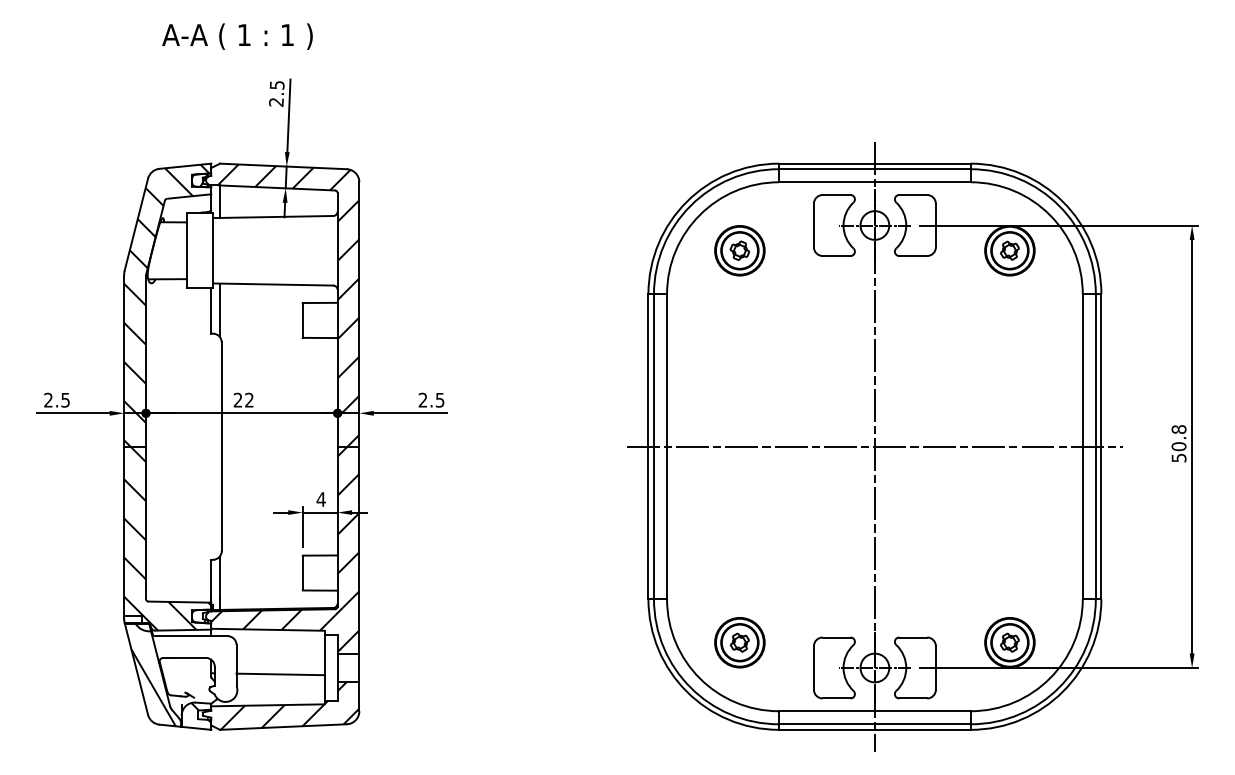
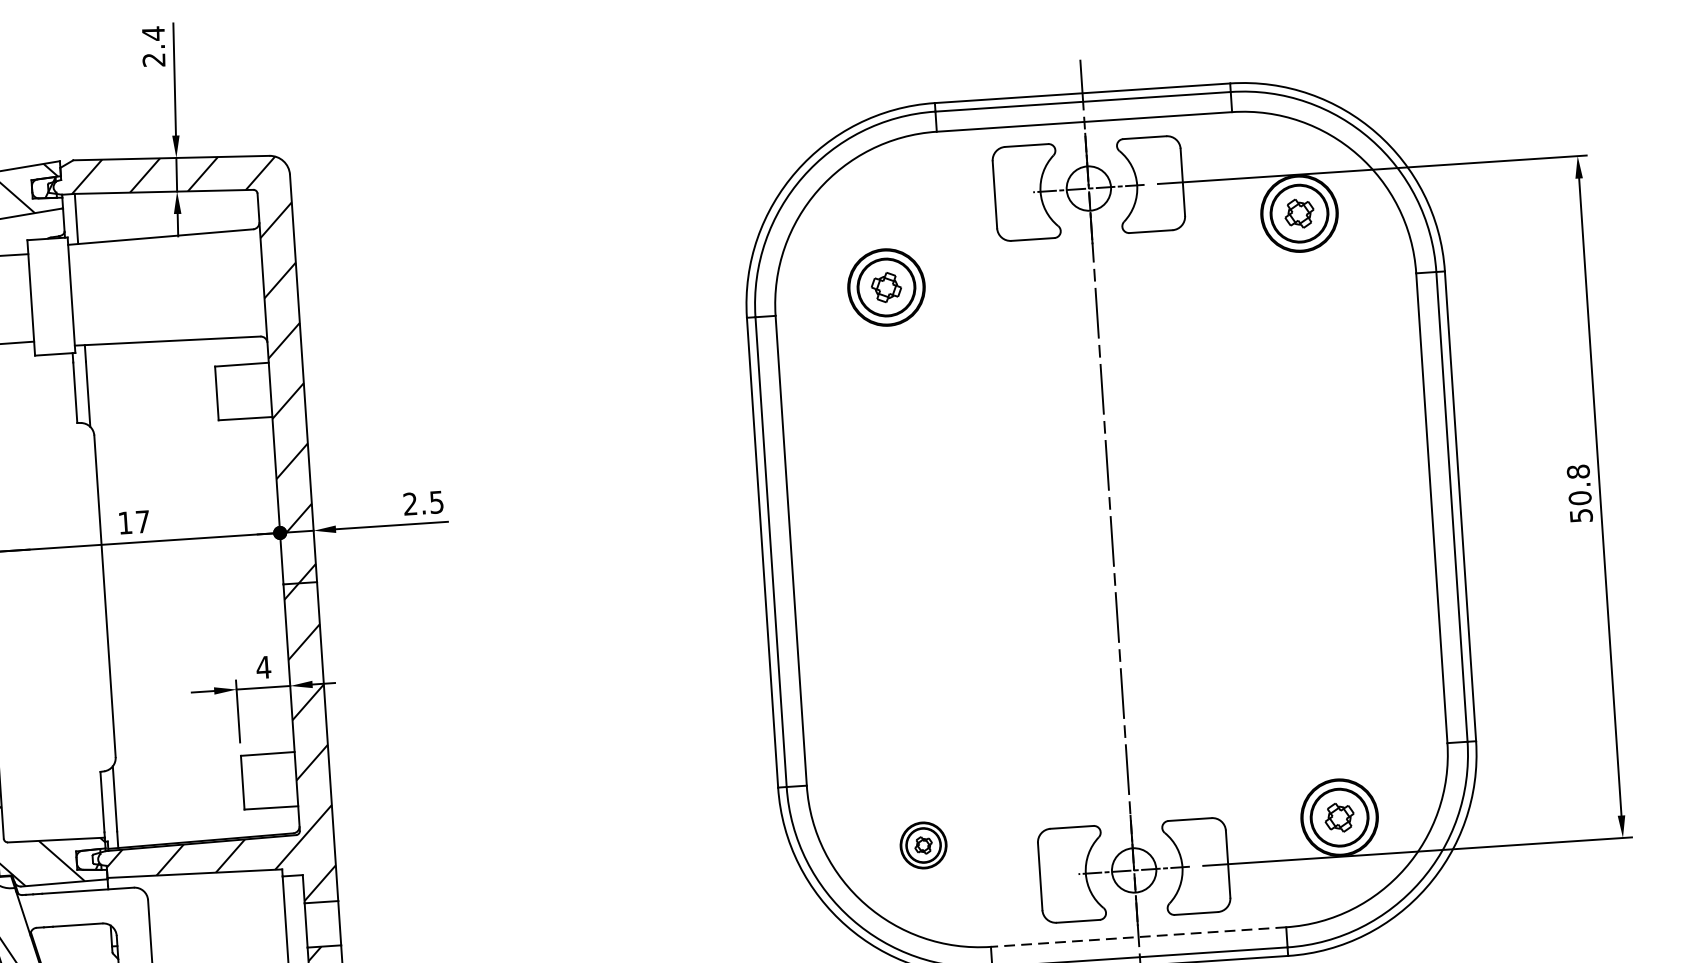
text: (276, 85) -> (152, 34), 2.5 -> 2.4
part: (739, 250) -> (885, 287), moved
text: (243, 399) -> (133, 521), 22 -> 17
line: (874, 446) -> (1110, 529), removed
part: (739, 642) -> (922, 845), size x0.6
line: (280, 674) -> (218, 941), removed
line: (874, 711) -> (1137, 937), solid -> dashed

